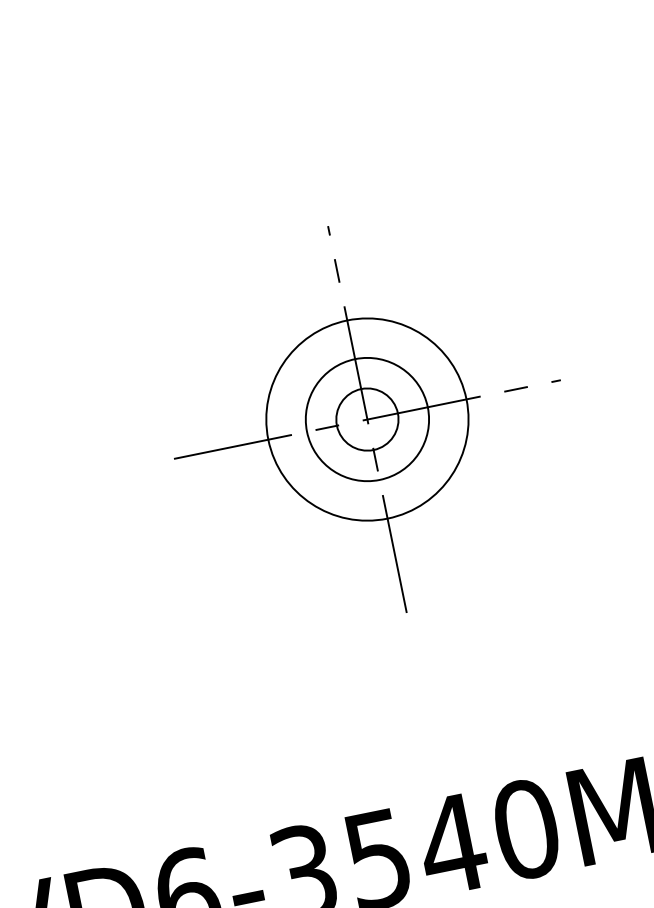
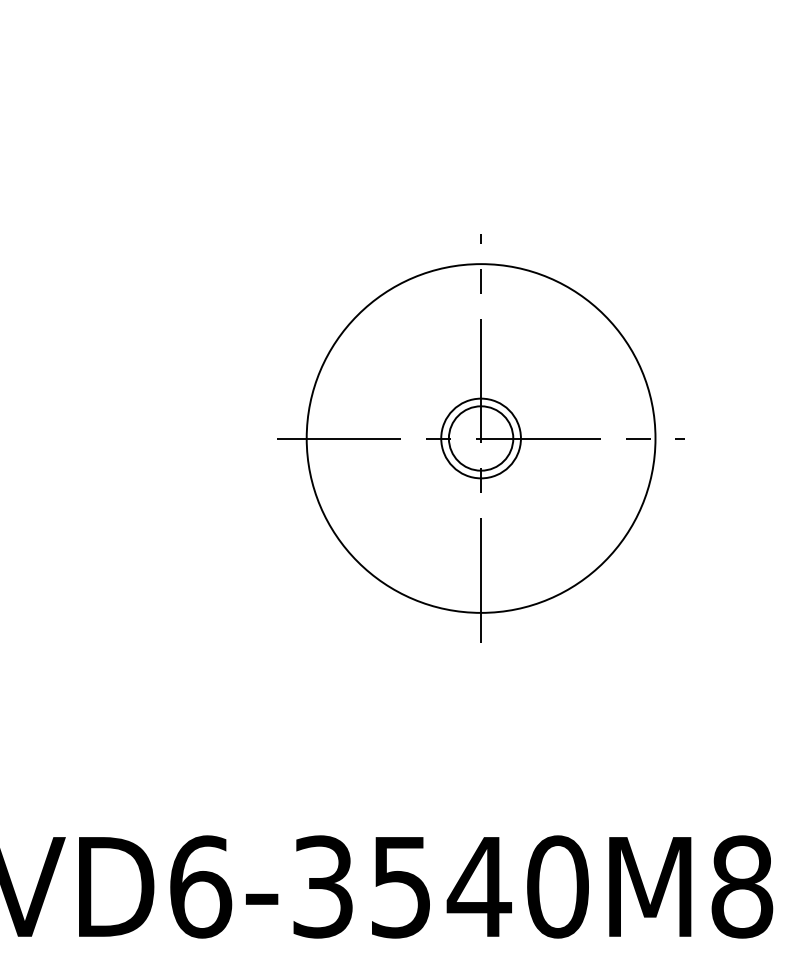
circle: (366, 419) -> (480, 438), size x0.62
circle: (366, 419) -> (480, 438), size x1.67

